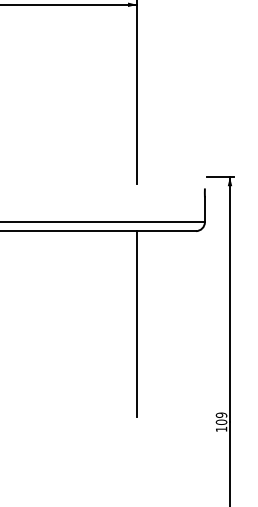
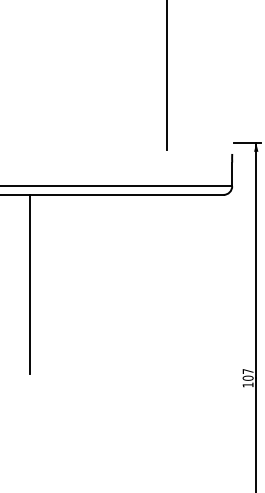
line: (137, 323) -> (167, 283), removed
text: (220, 415) -> (247, 371), 109 -> 107

